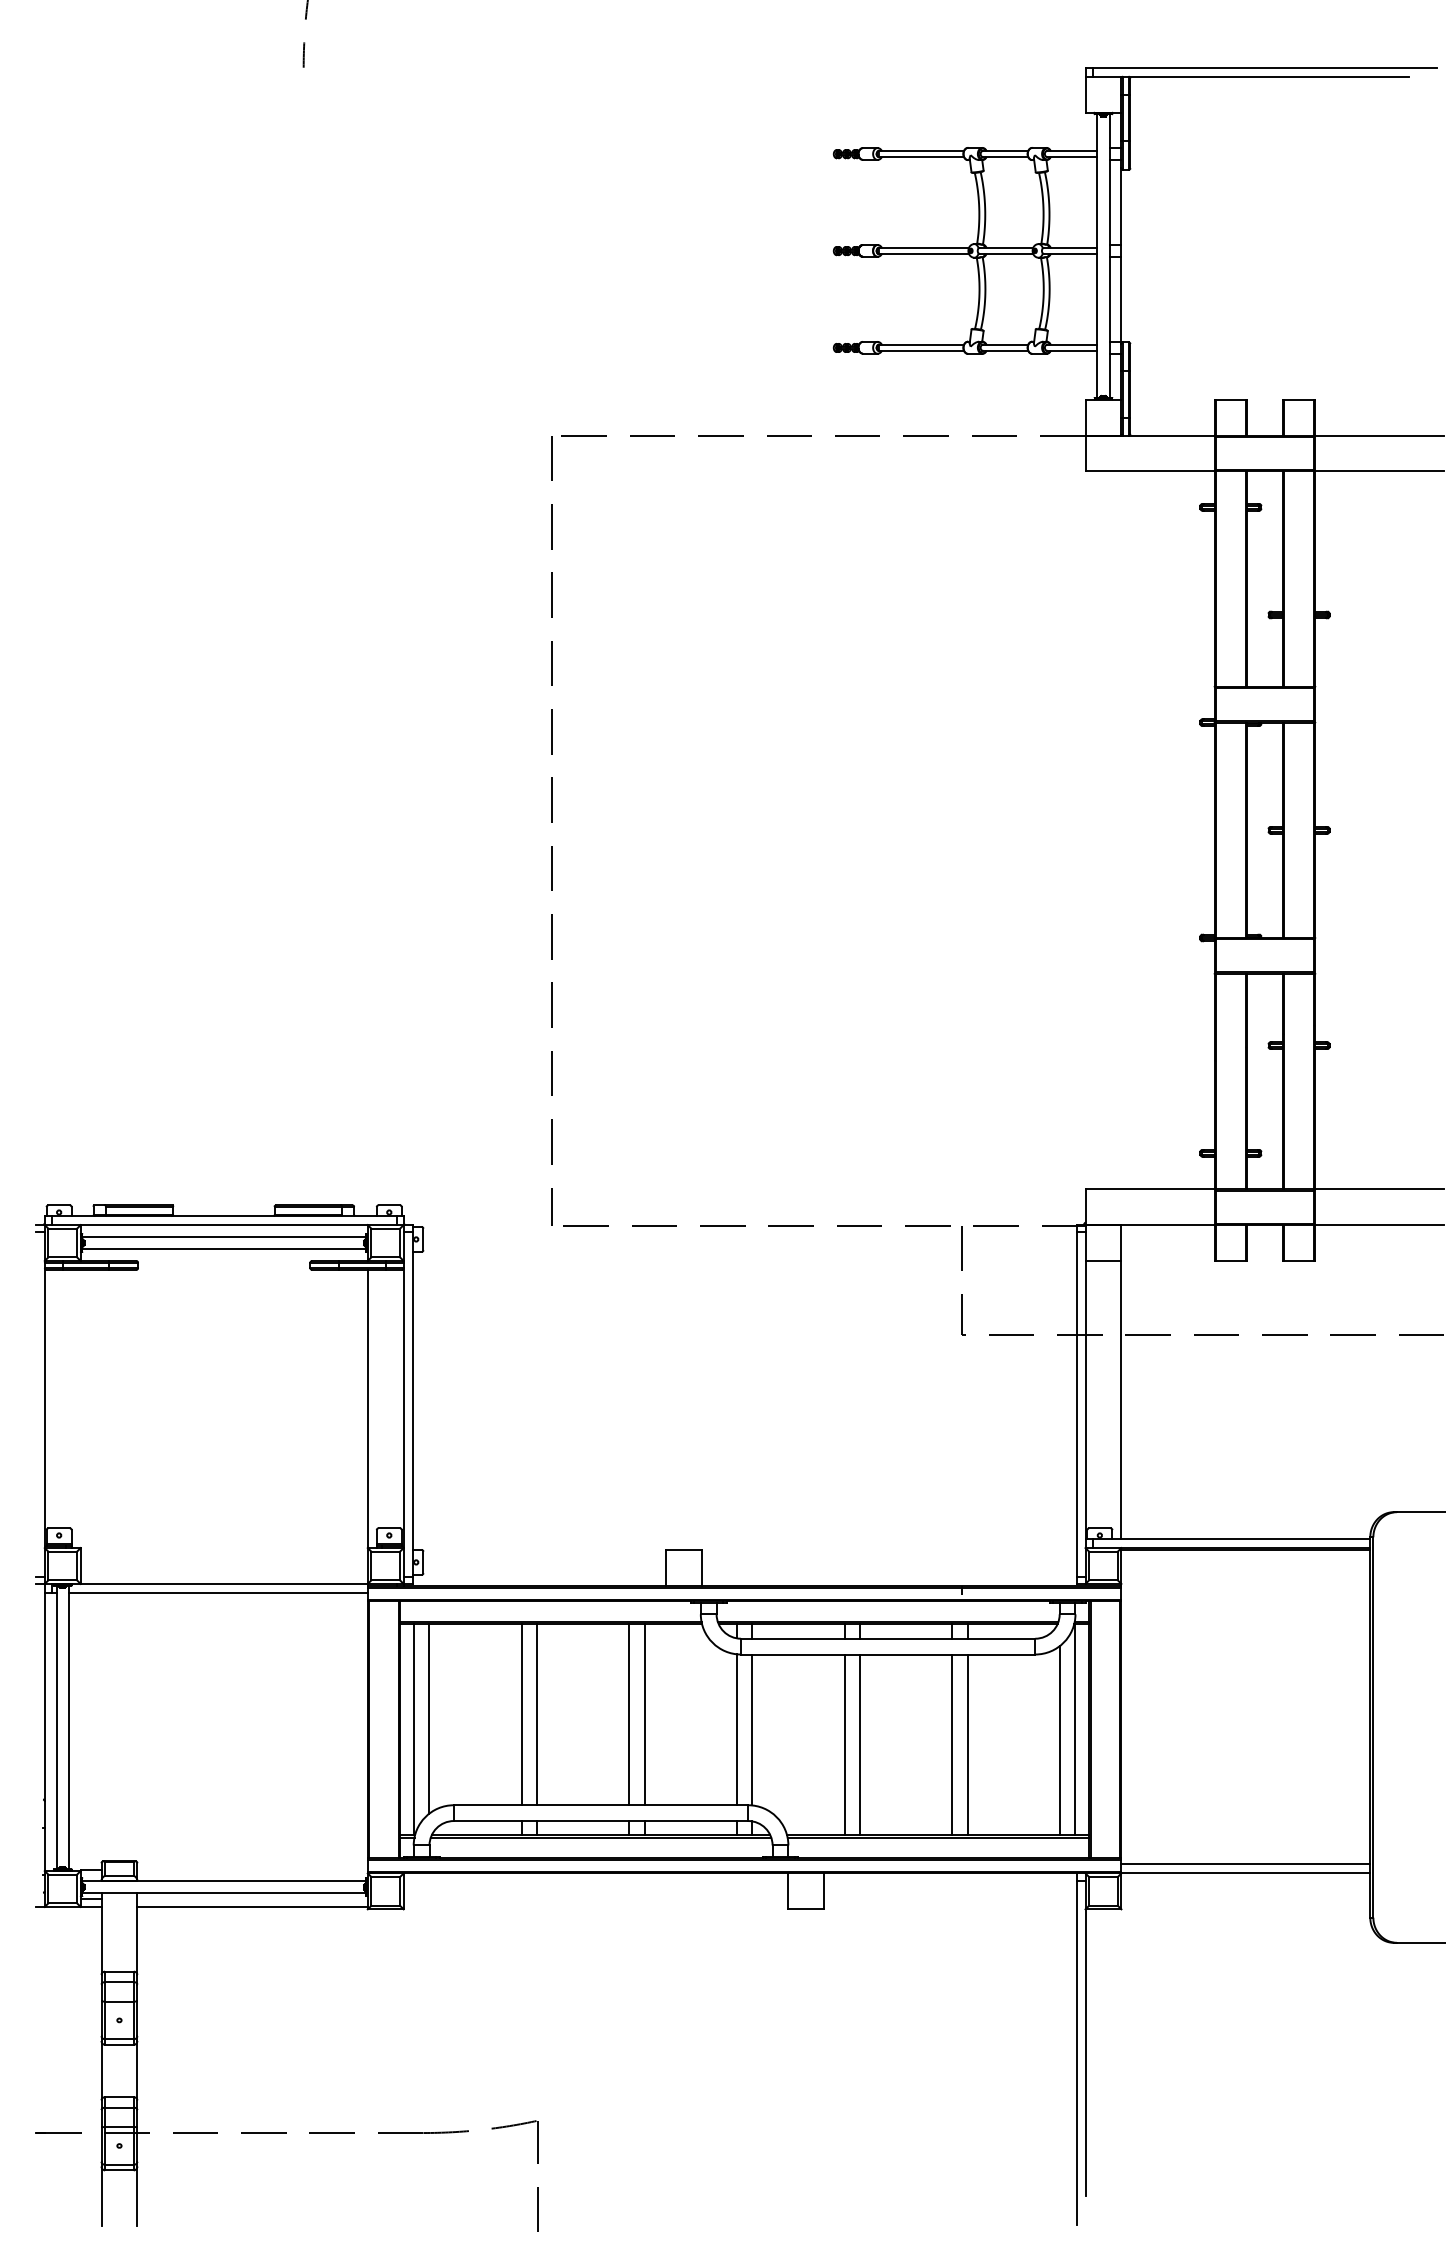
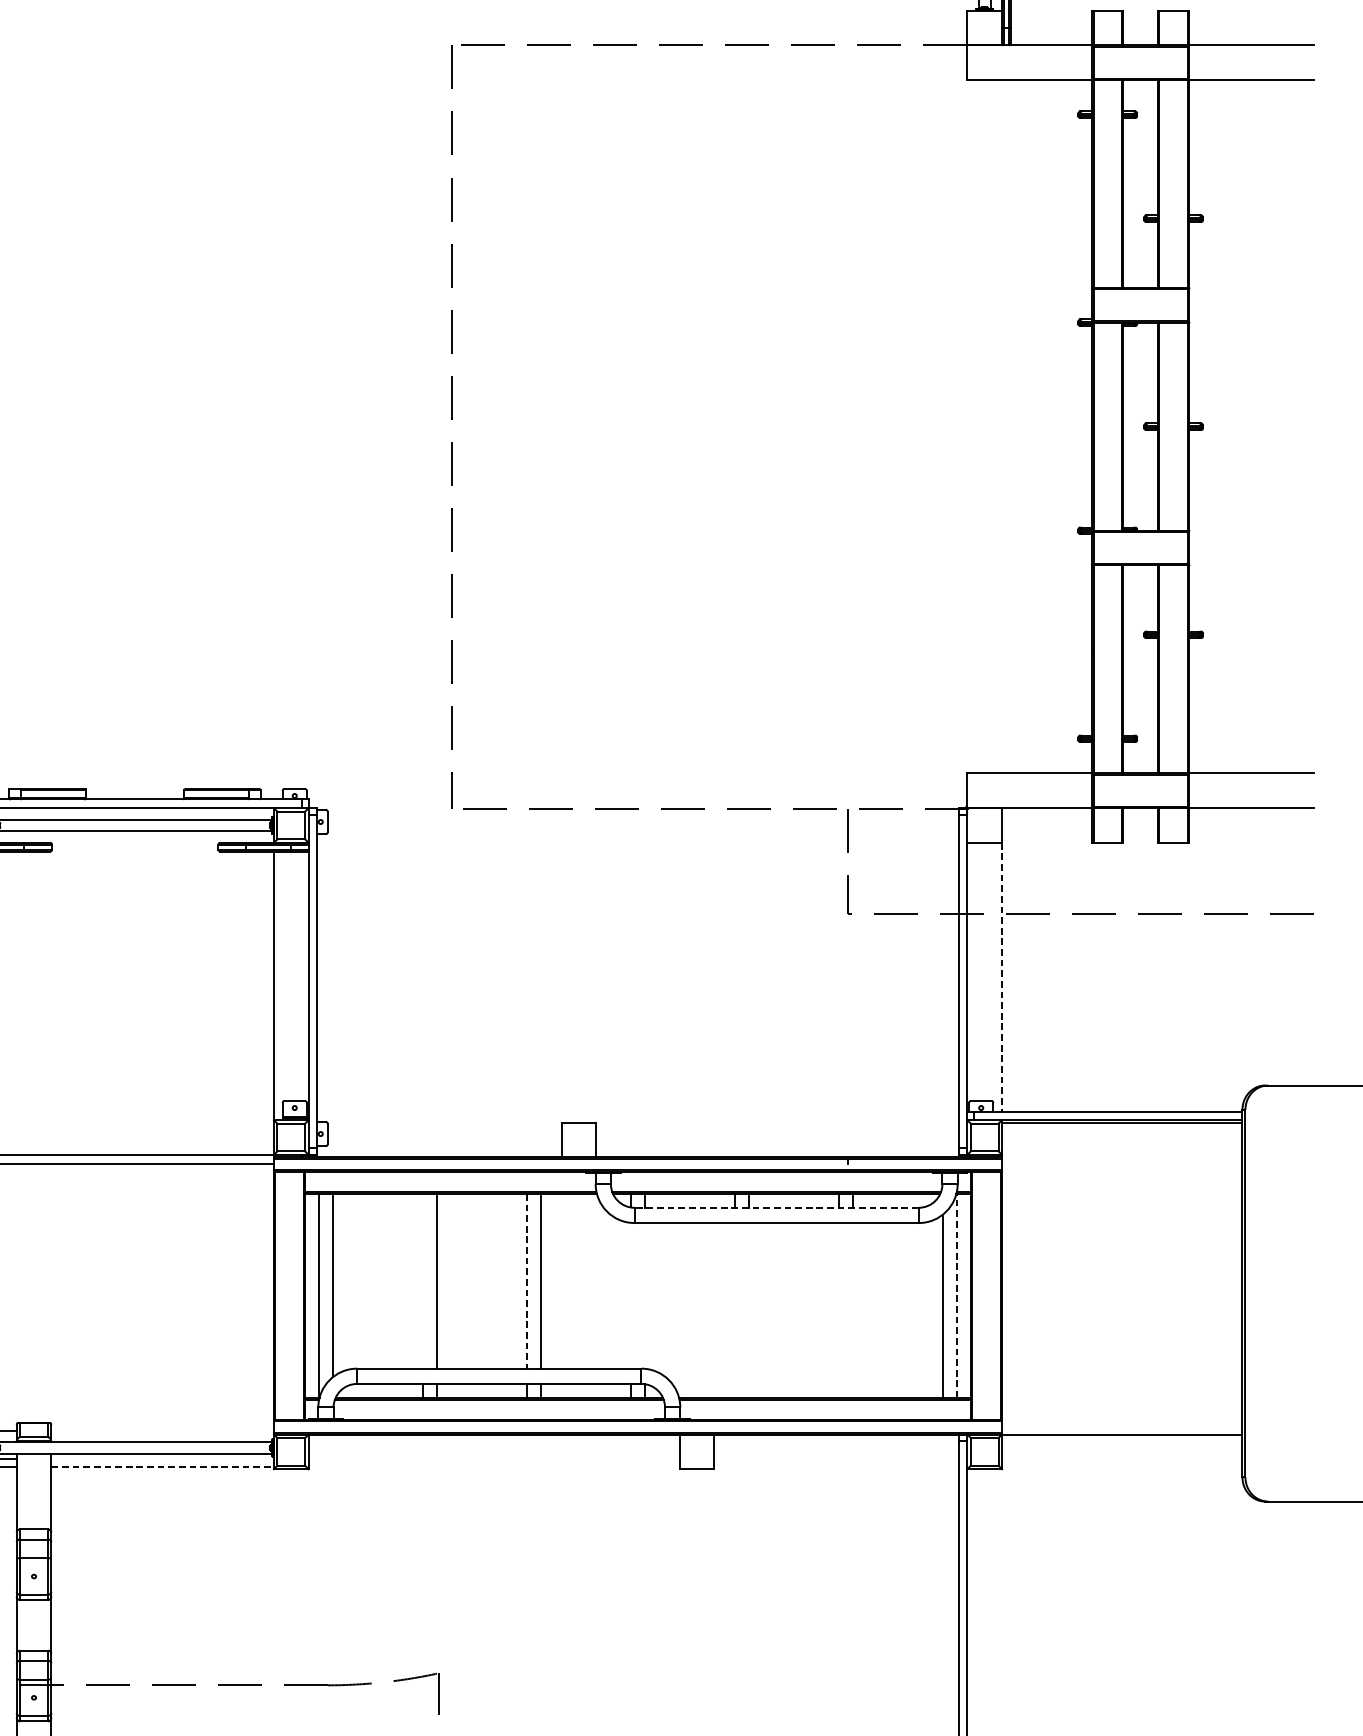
line: (1121, 1400) -> (1002, 977), solid -> dashed
line: (887, 1638) -> (776, 1207), solid -> dashed
line: (521, 1714) -> (422, 1280), removed
line: (629, 1715) -> (526, 1281), solid -> dashed
line: (736, 1729) -> (630, 1295), removed
line: (752, 1729) -> (645, 1295), removed
line: (1075, 1729) -> (957, 1295), solid -> dashed
line: (844, 1744) -> (734, 1309), removed
line: (859, 1744) -> (749, 1309), removed
line: (952, 1744) -> (838, 1309), removed
line: (967, 1744) -> (853, 1309), removed
line: (1245, 1864) -> (1121, 1425), removed
line: (253, 1906) -> (163, 1466), solid -> dashed

